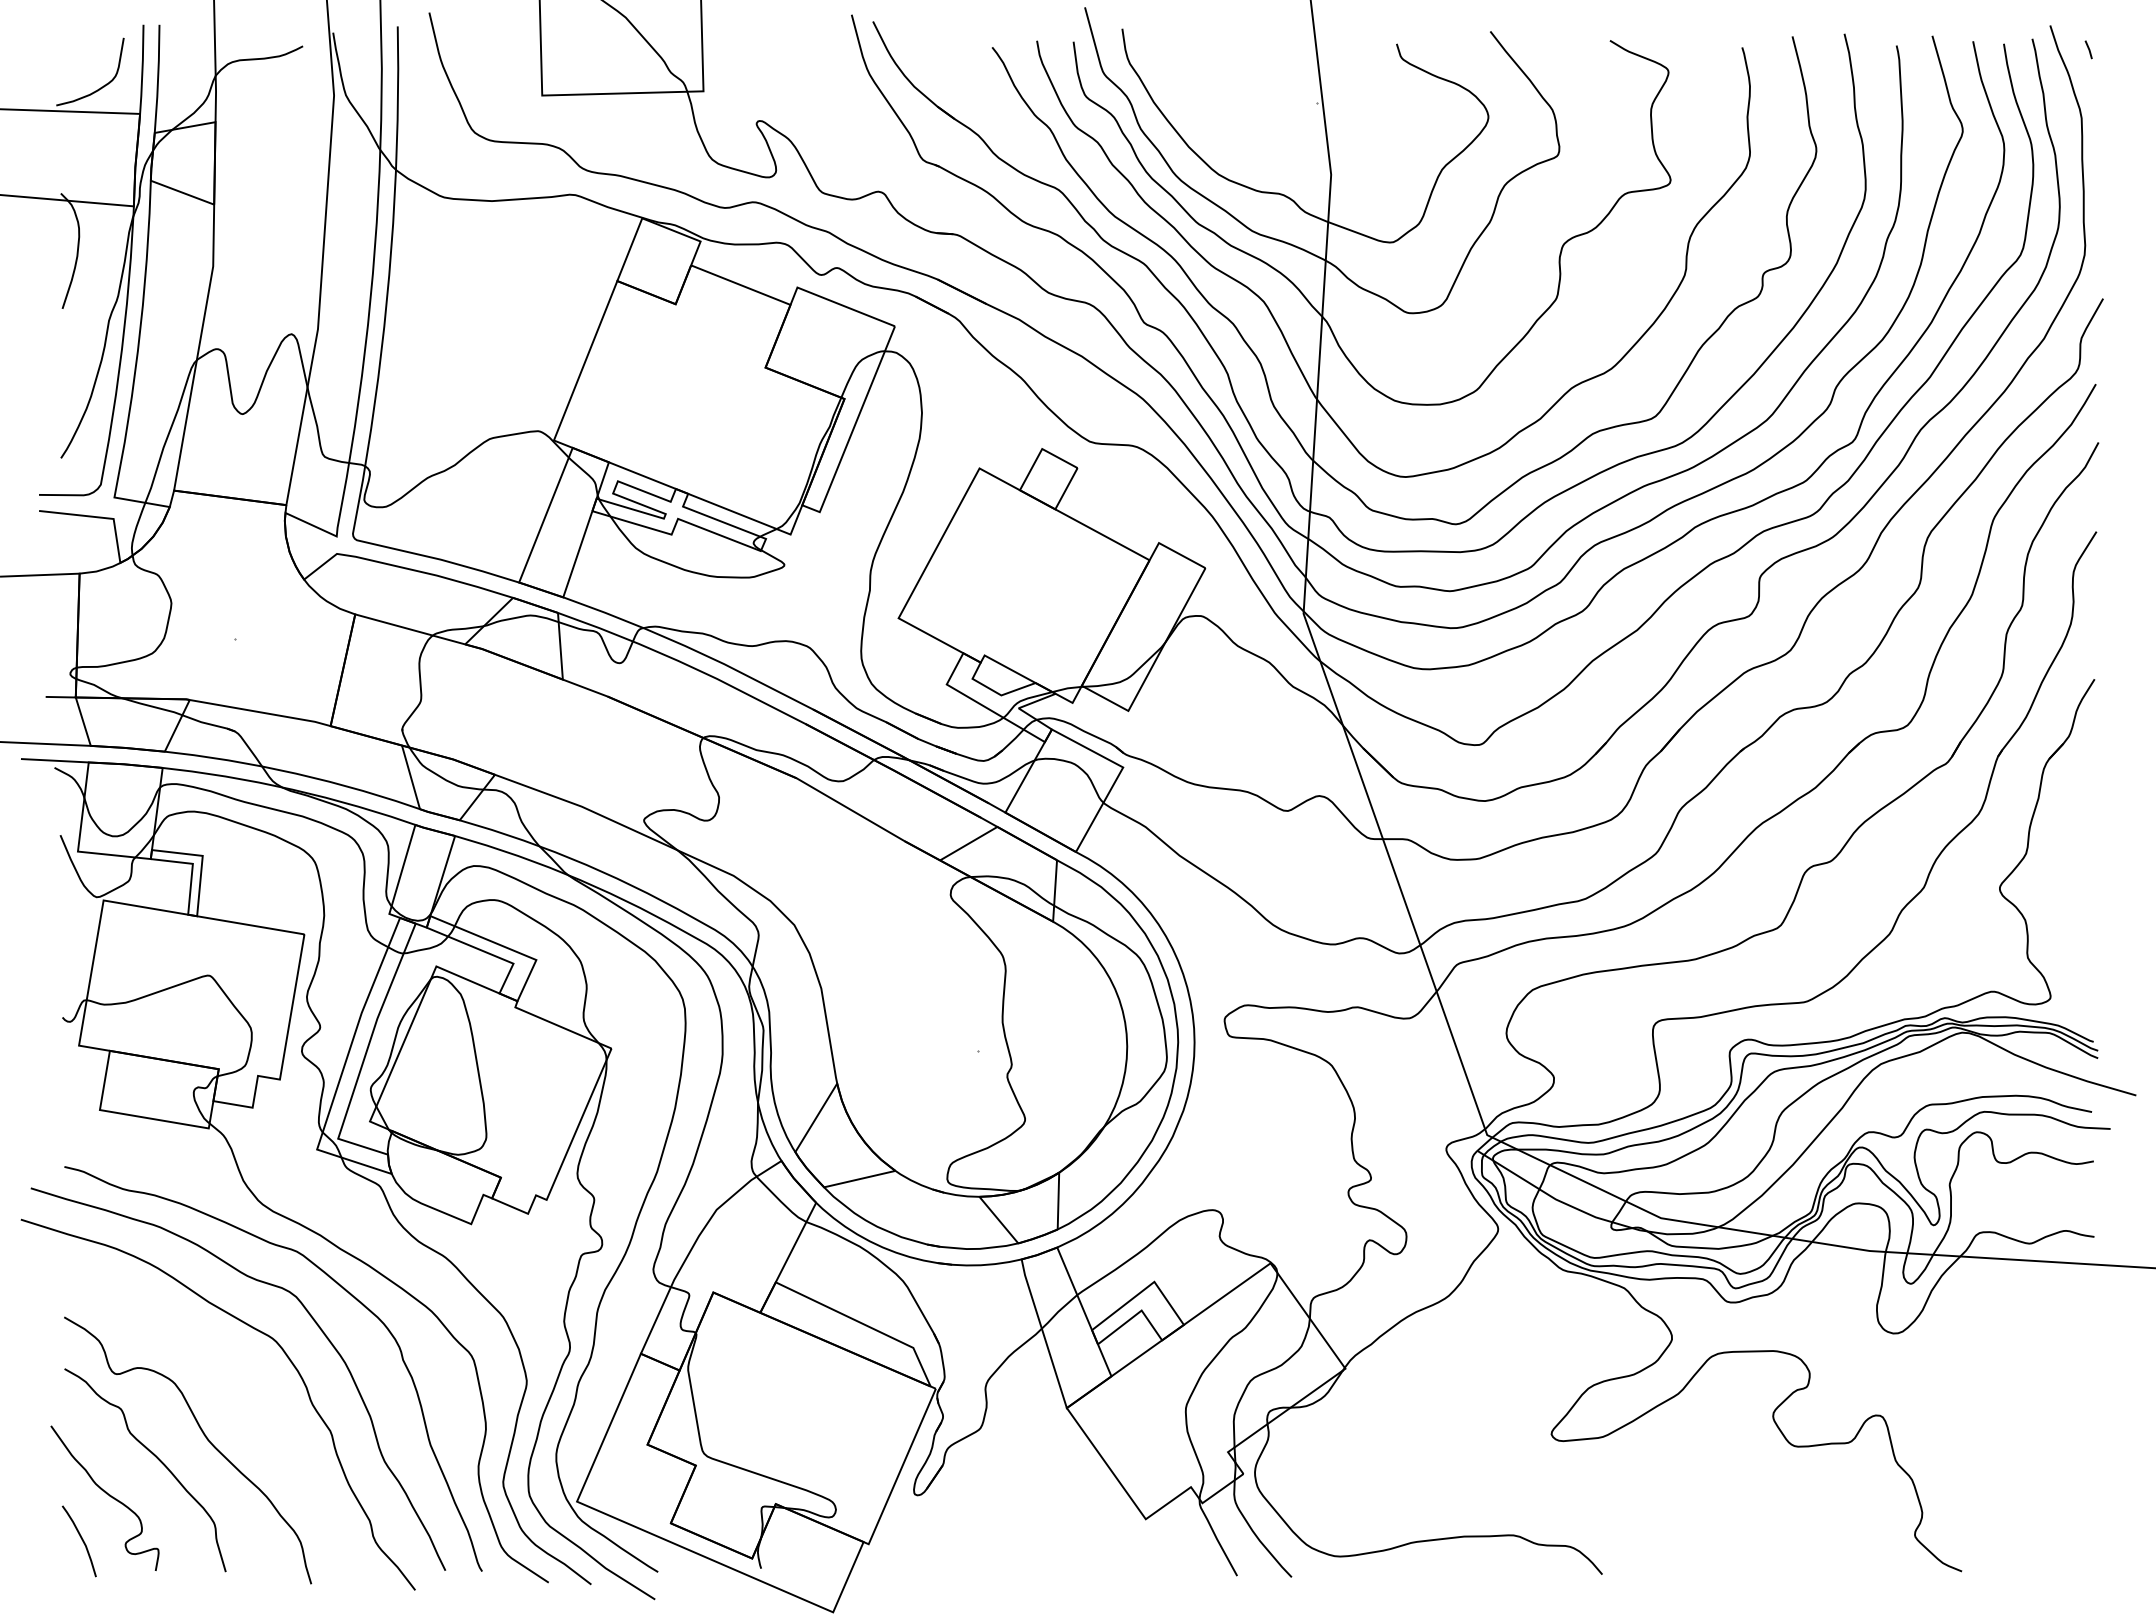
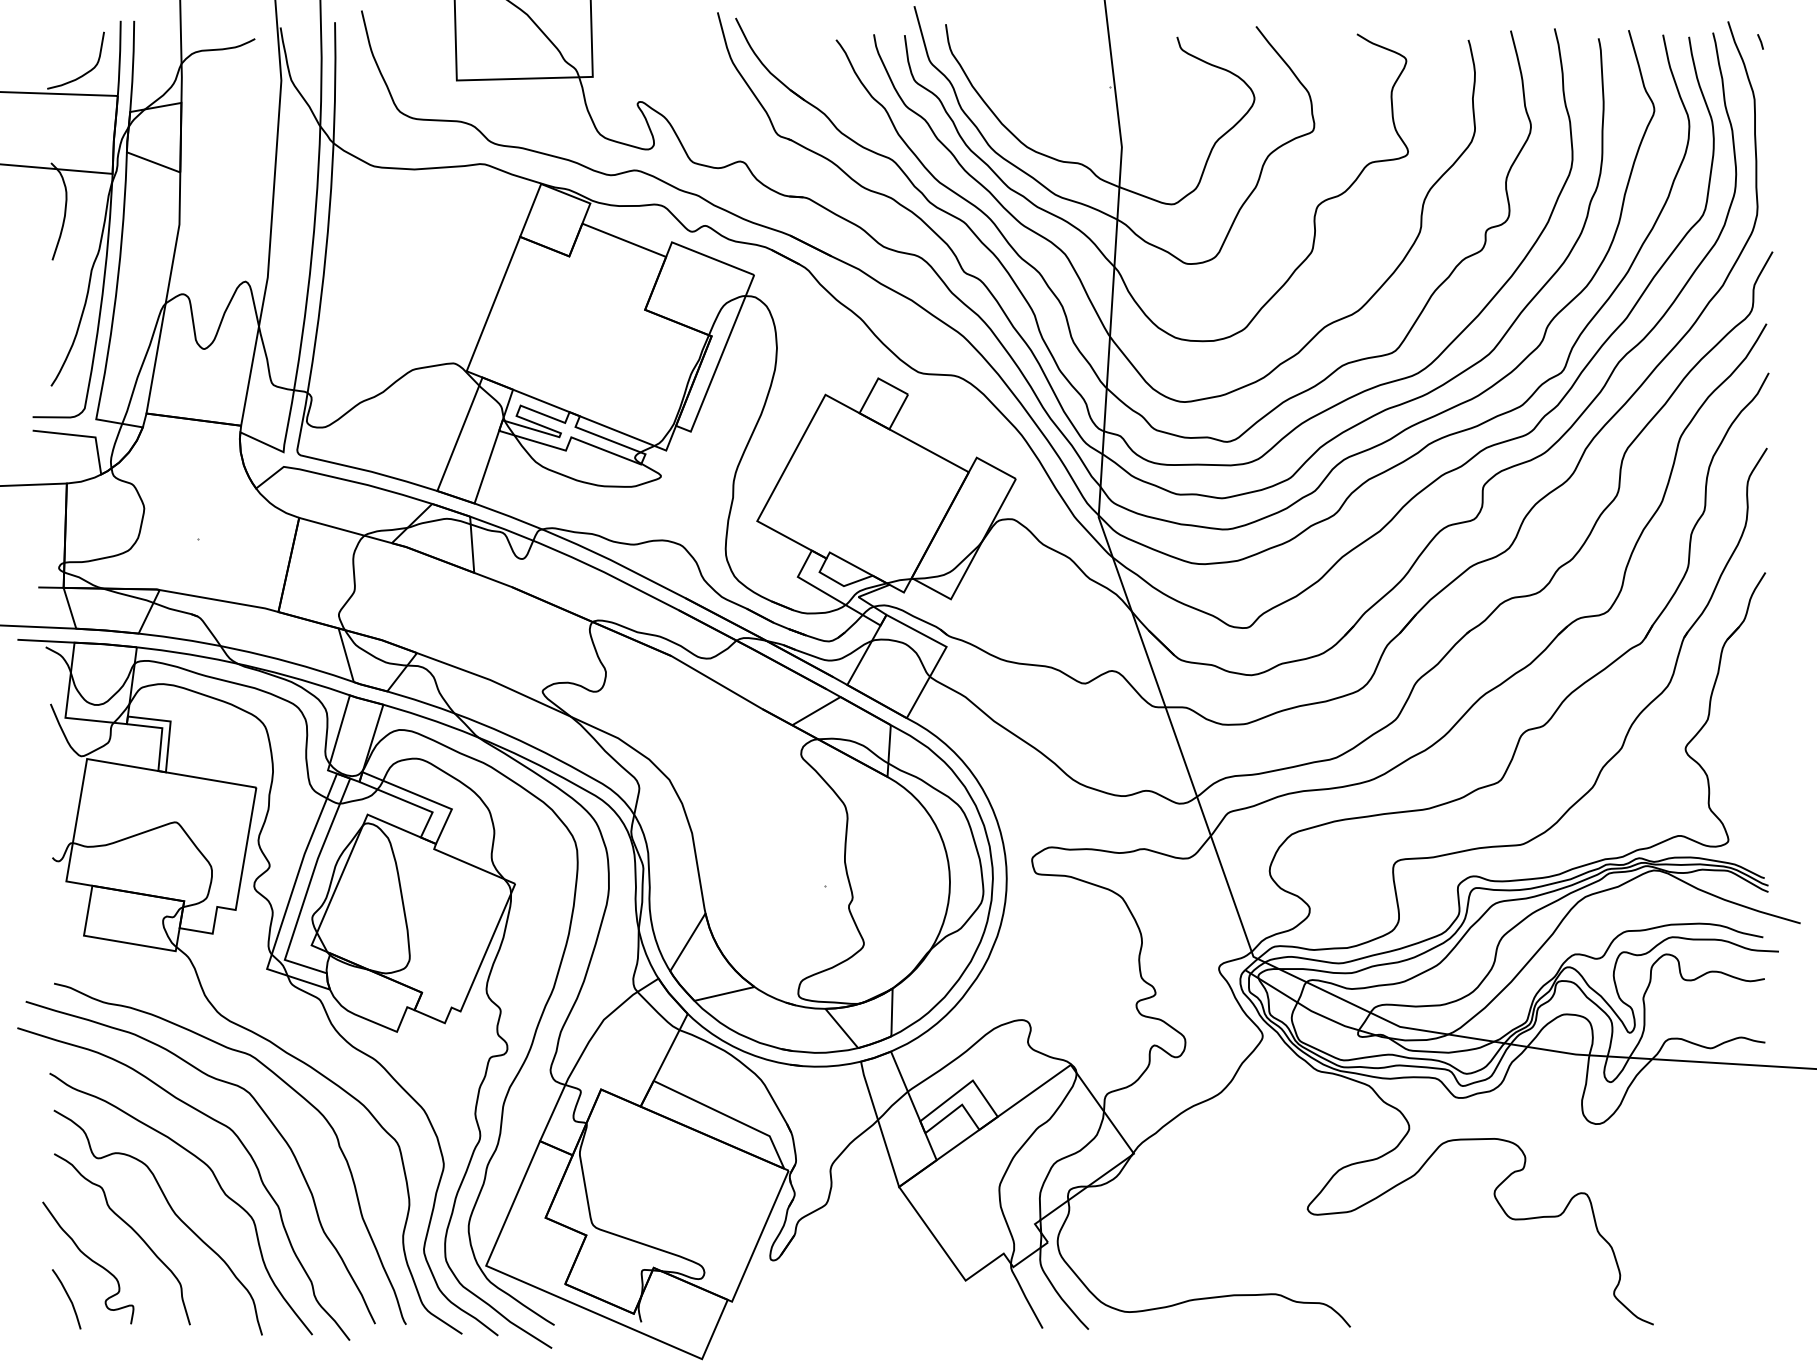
curve: (259, 1405) -> (218, 1184), added

